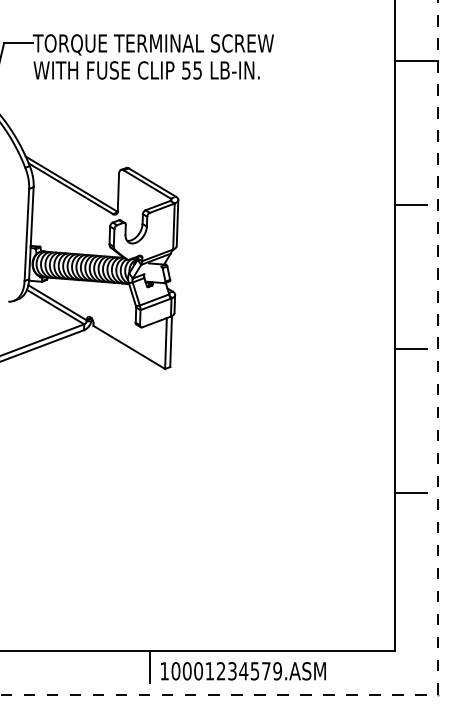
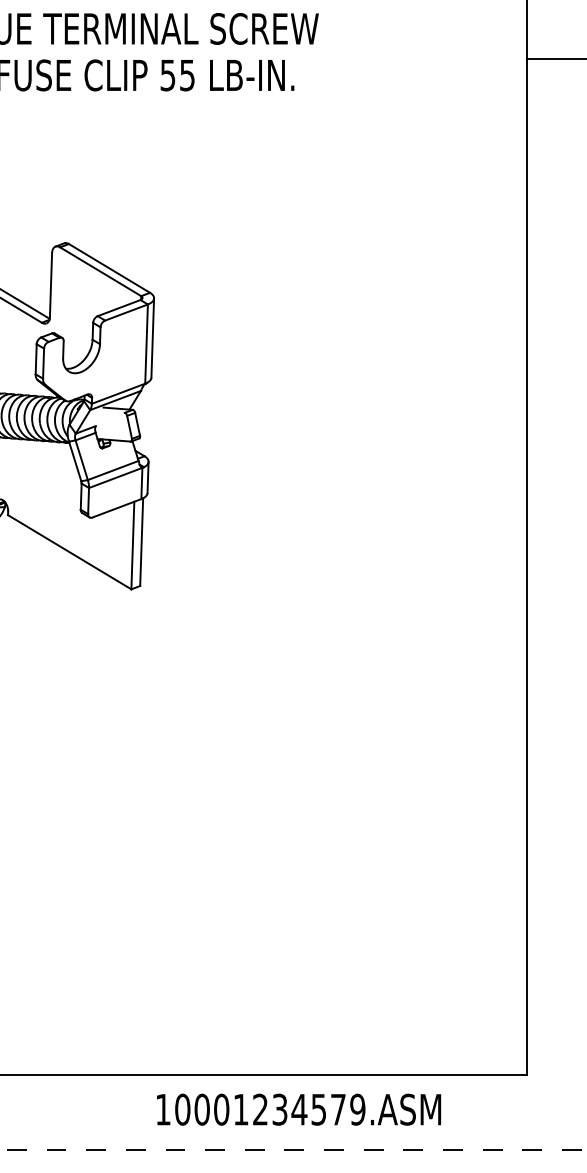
line: (410, 205) -> (553, 307), removed
line: (410, 349) -> (553, 555), removed
line: (410, 492) -> (553, 801), removed
line: (150, 667) -> (106, 1103), removed
text: (243, 671) -> (299, 1110), moved

